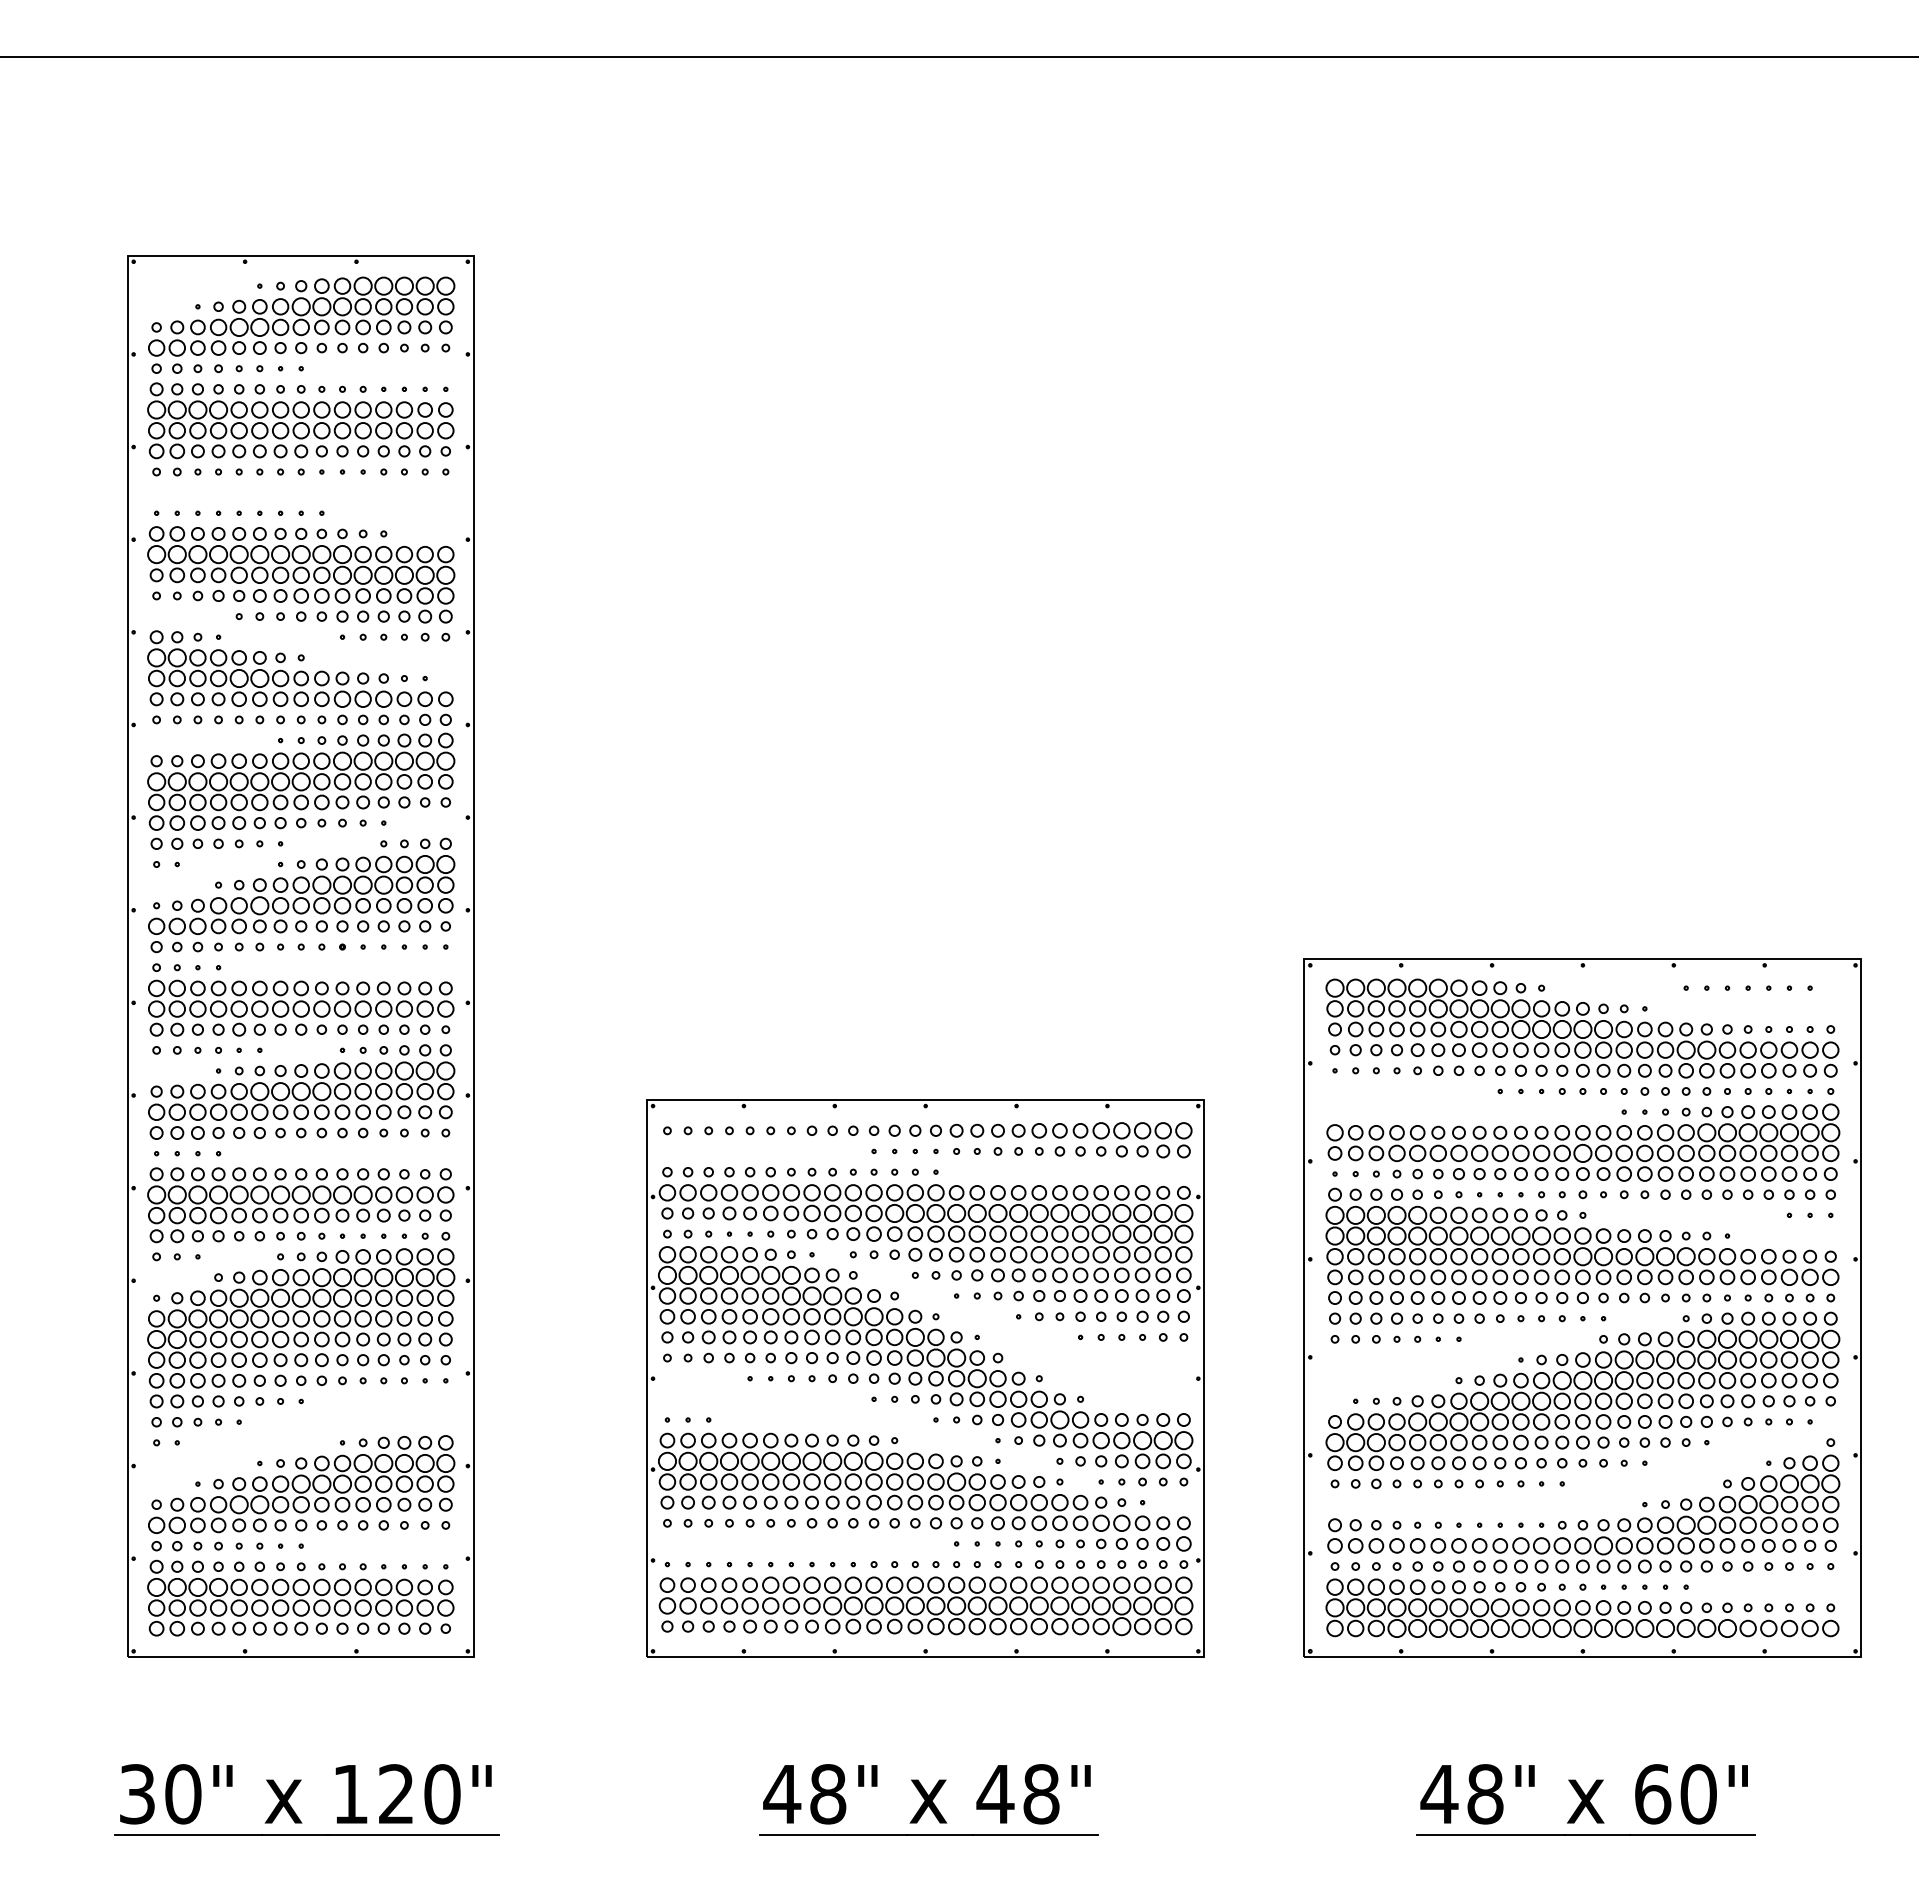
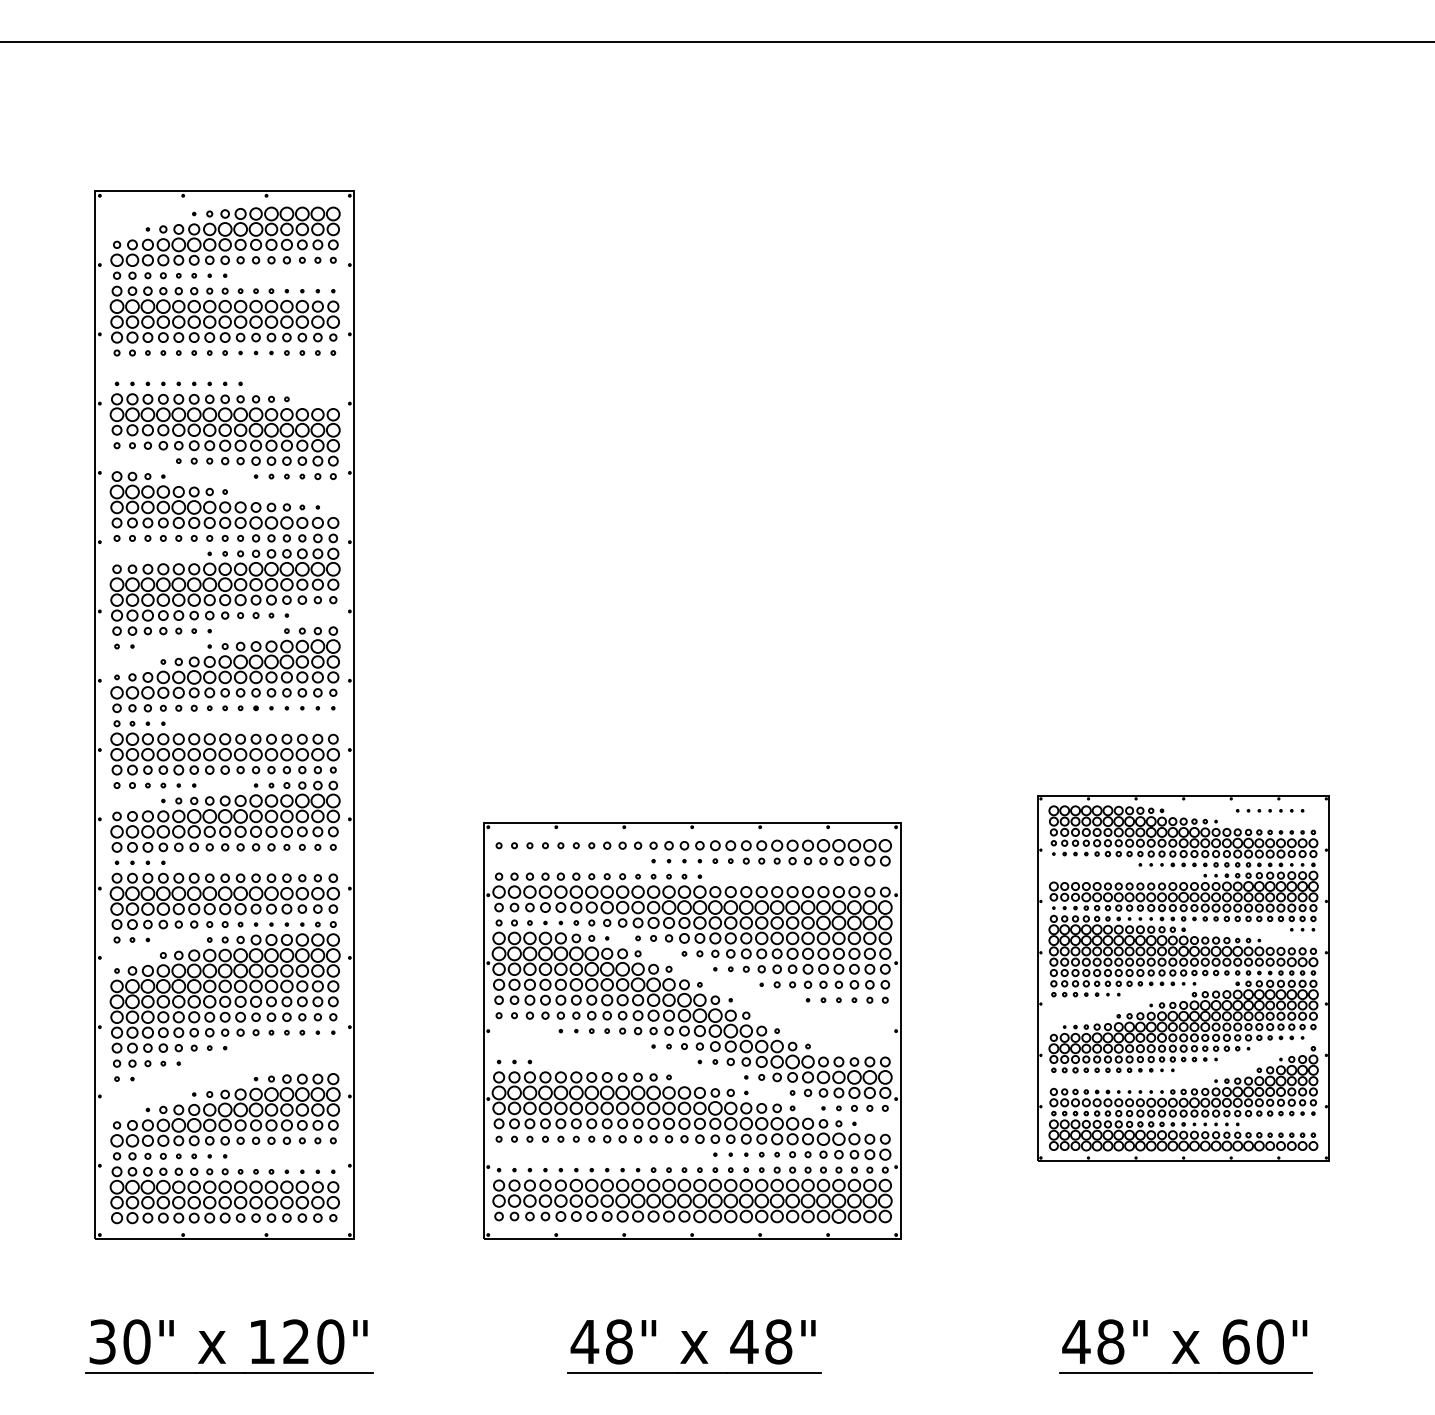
part: (1582, 1307) -> (1183, 977), size x0.7

